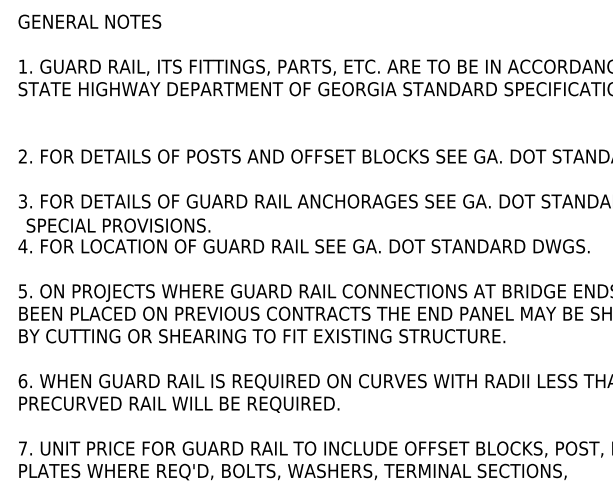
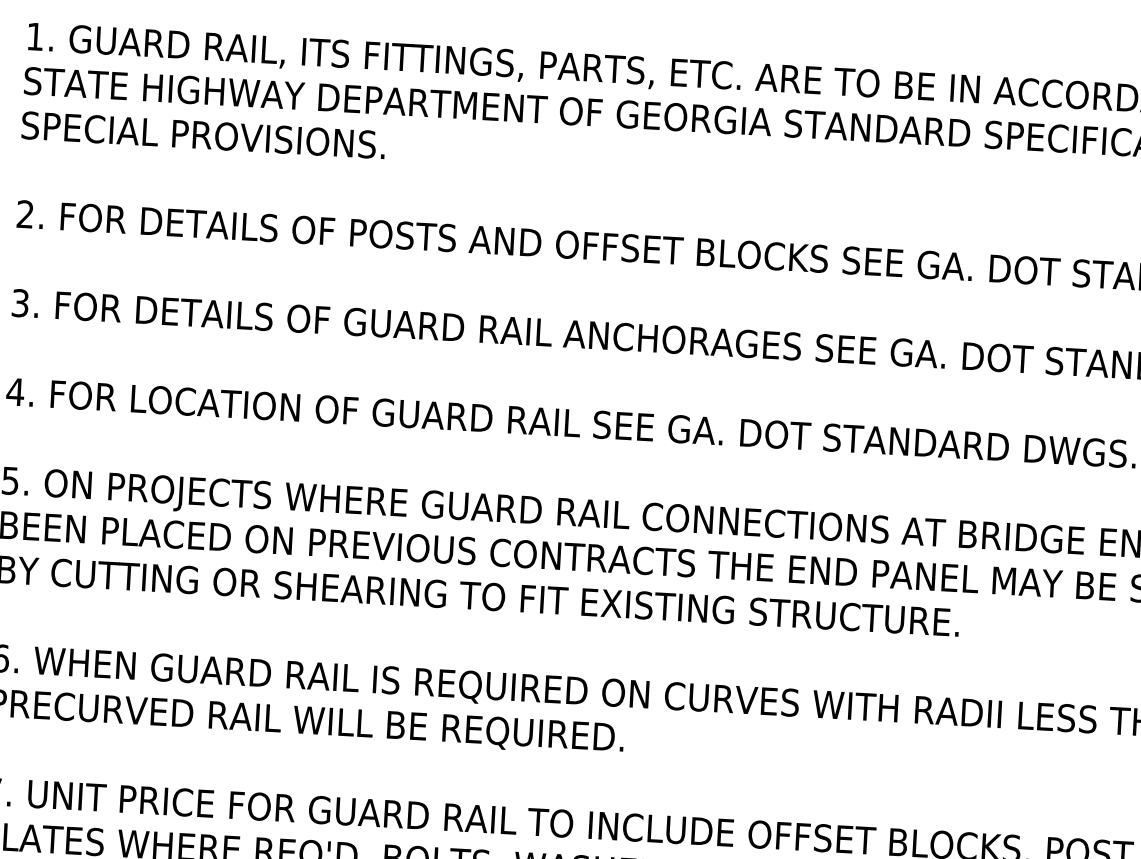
text: (118, 225) -> (203, 135), moved

